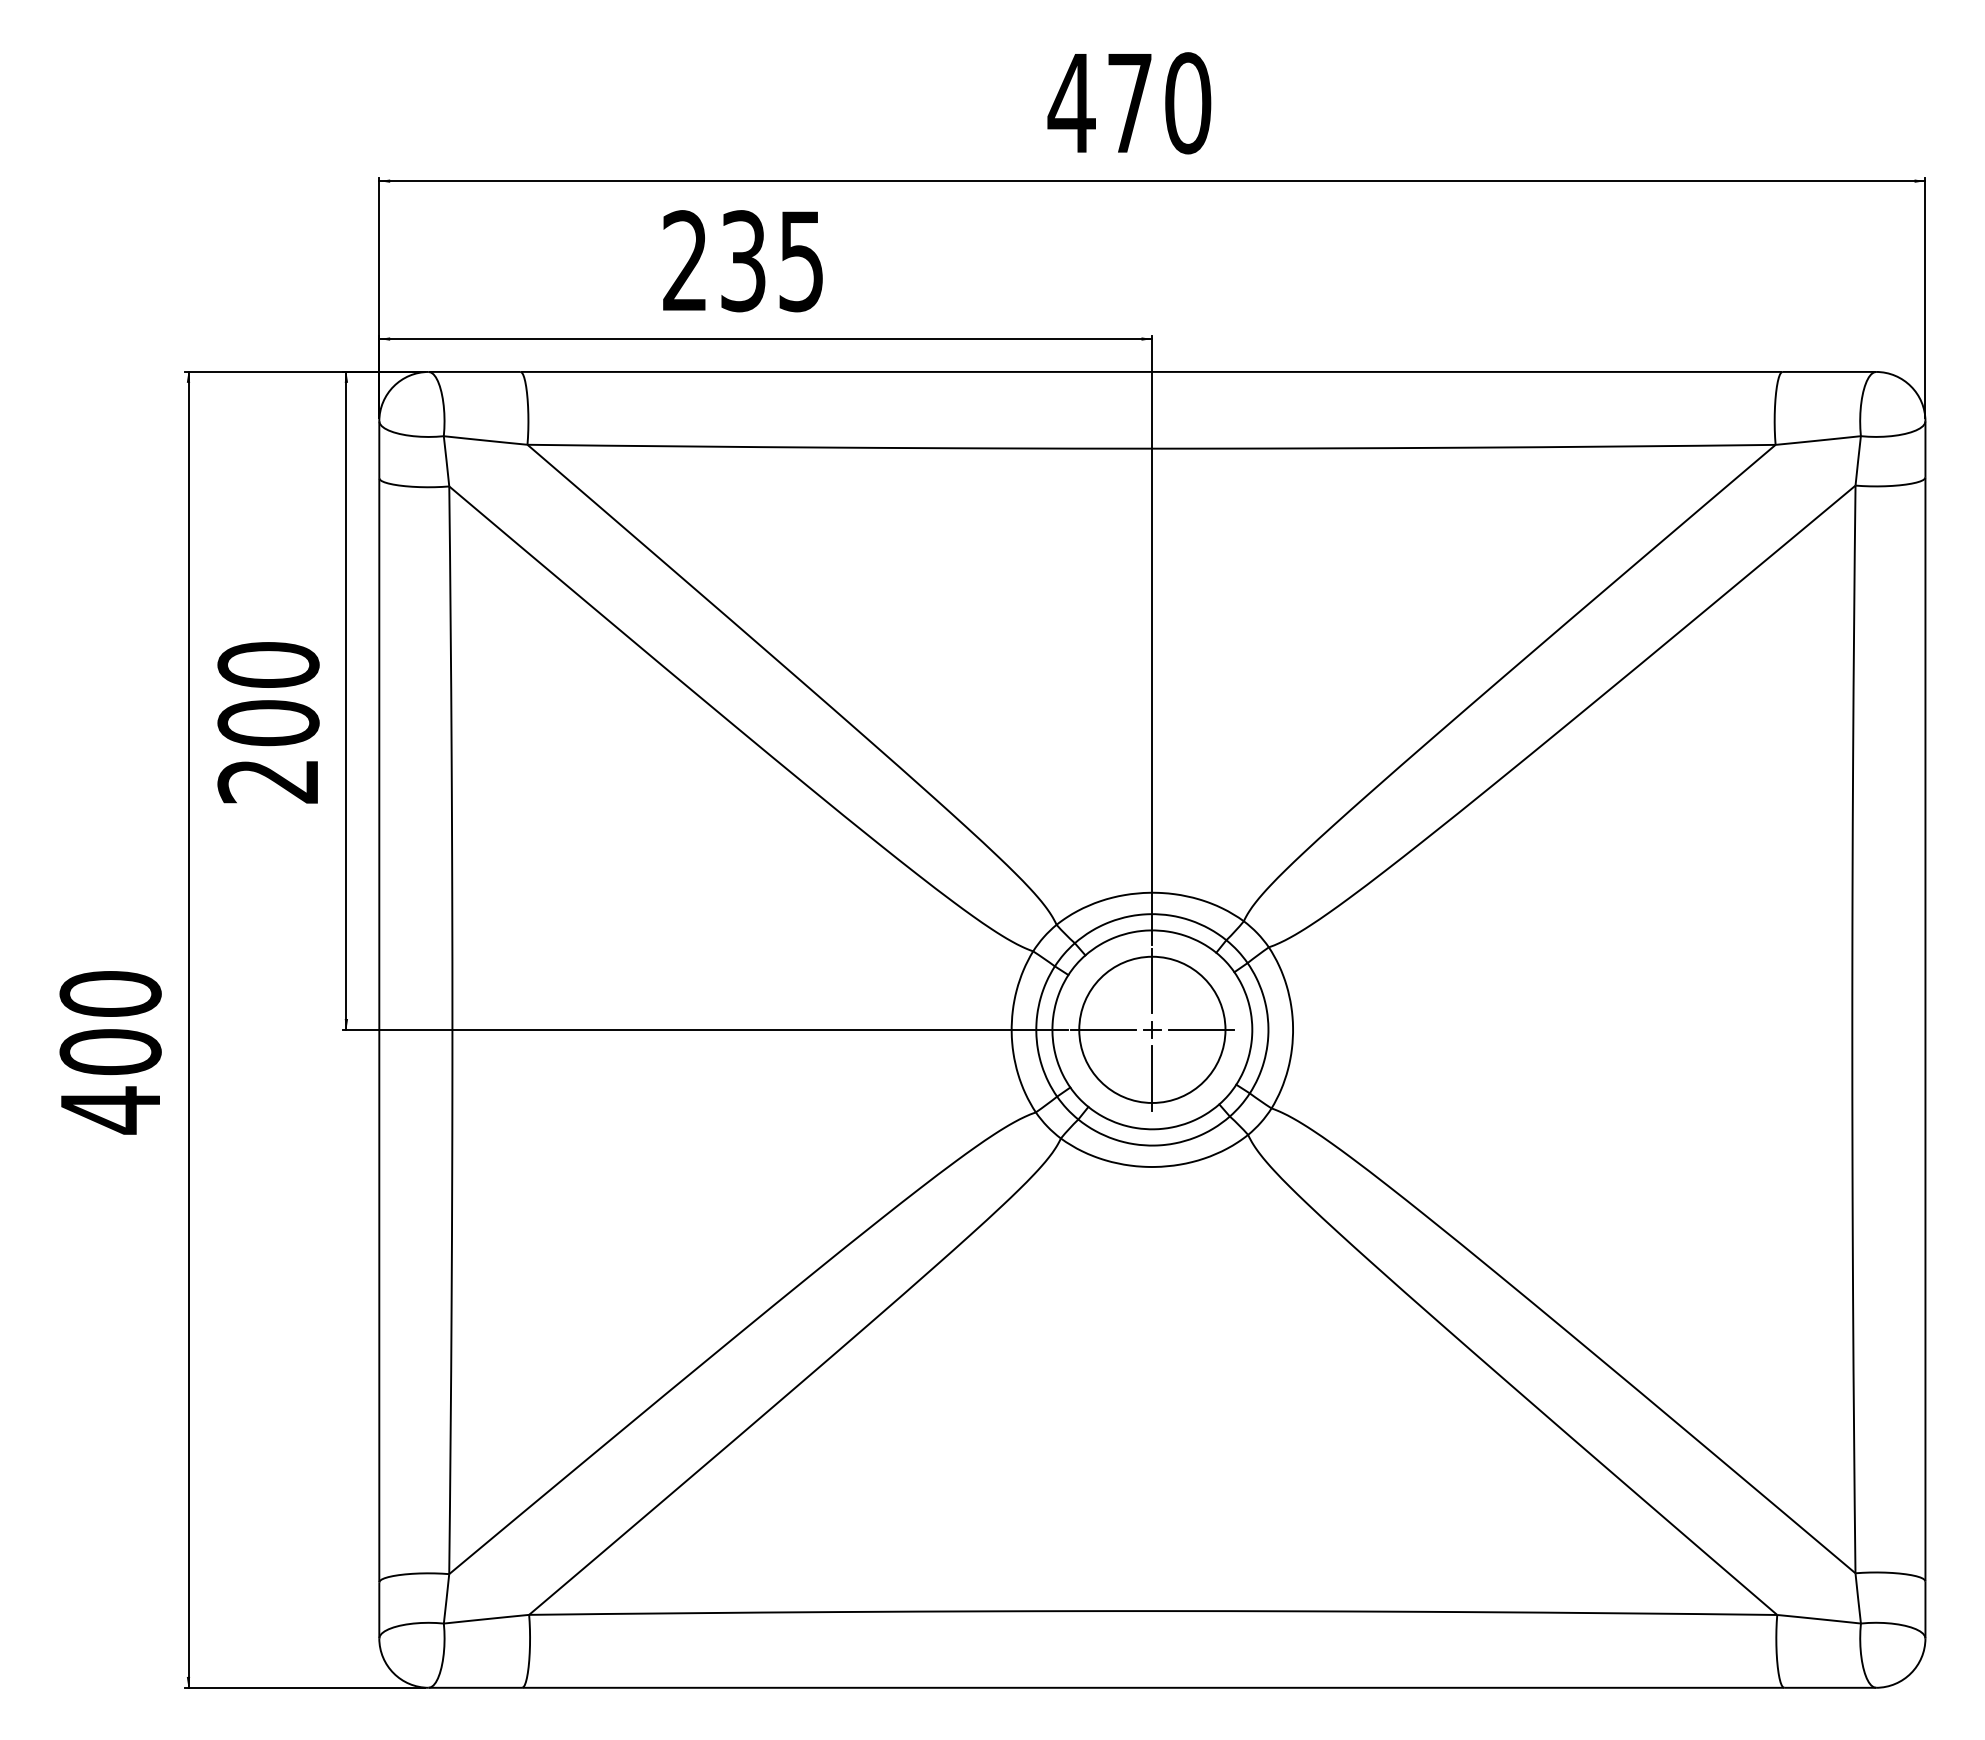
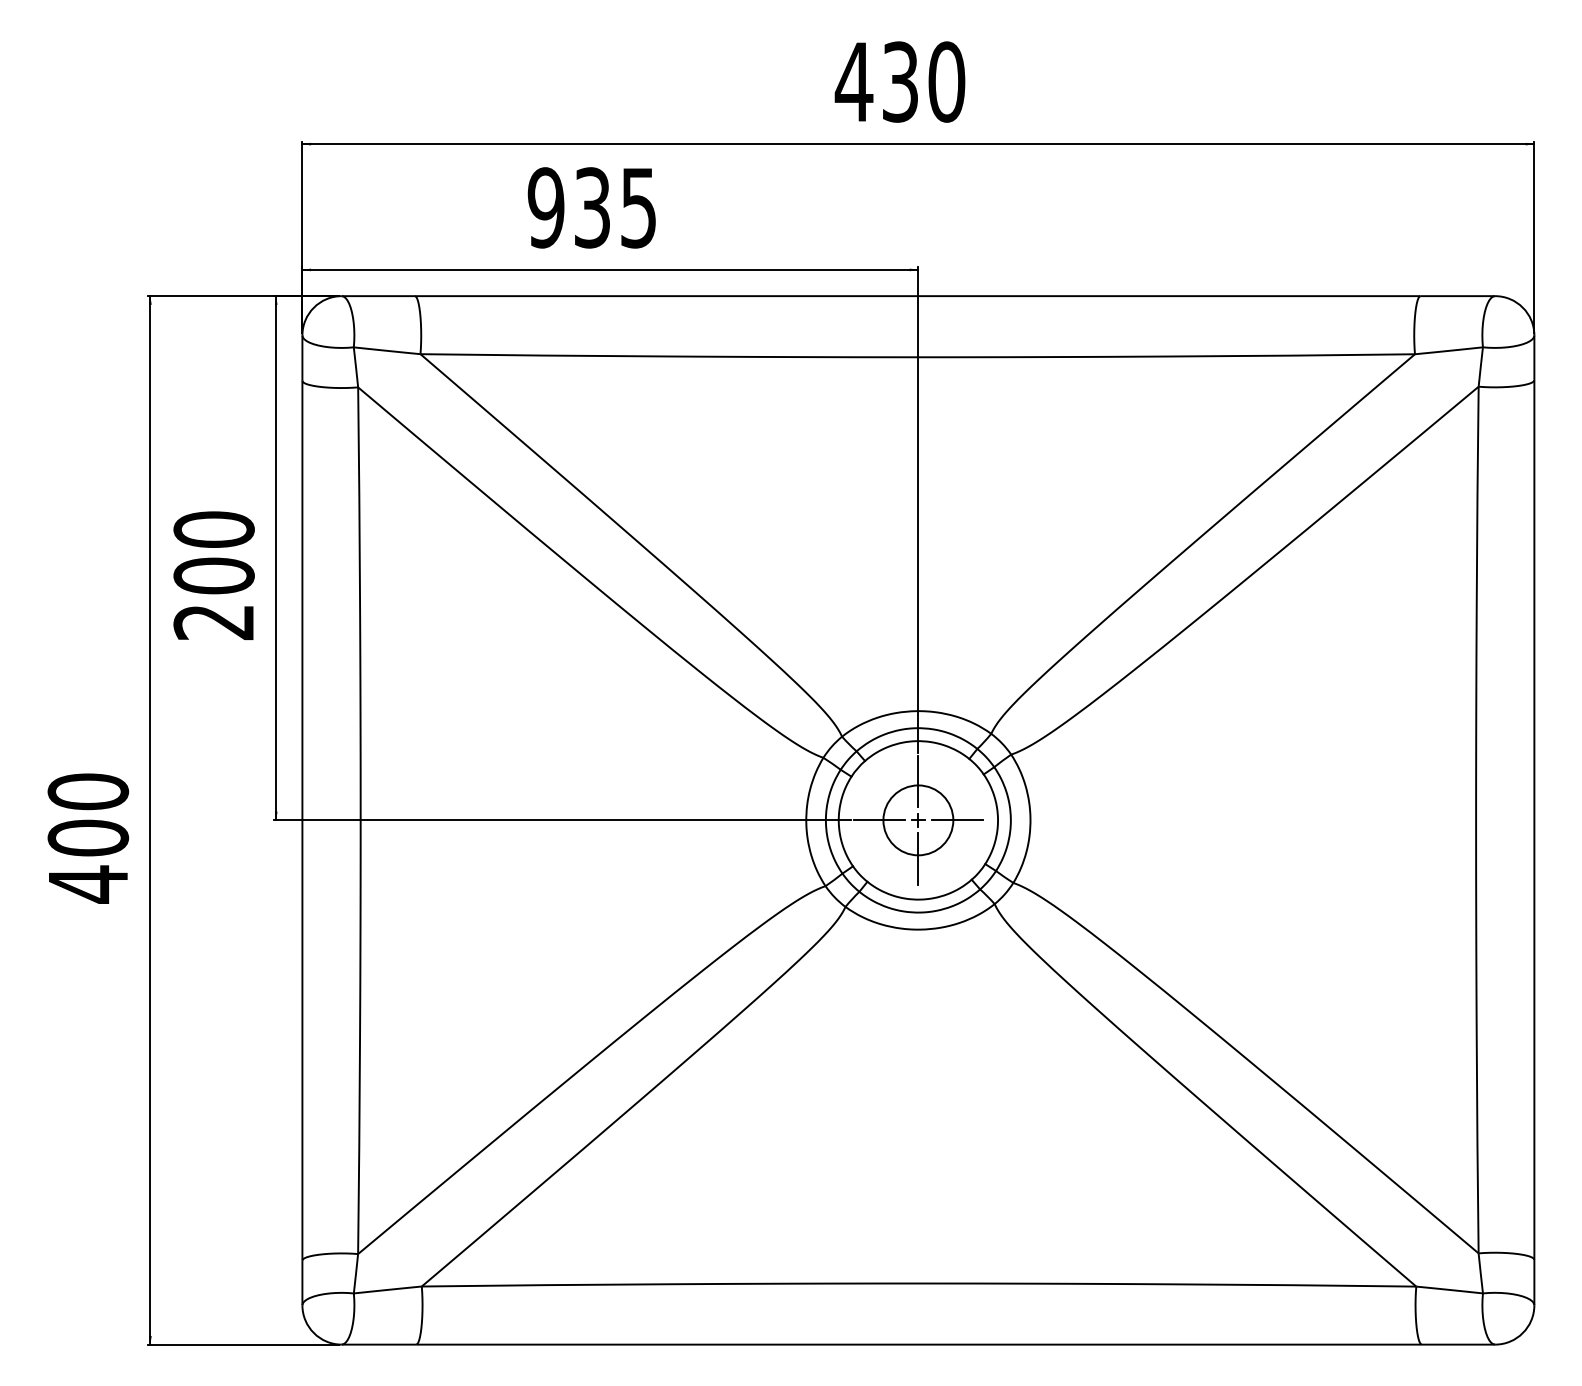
text: (1129, 103) -> (900, 82), 470 -> 430
text: (685, 261) -> (546, 208), 235 -> 935
circle: (1152, 1029) -> (918, 820), size x0.6

